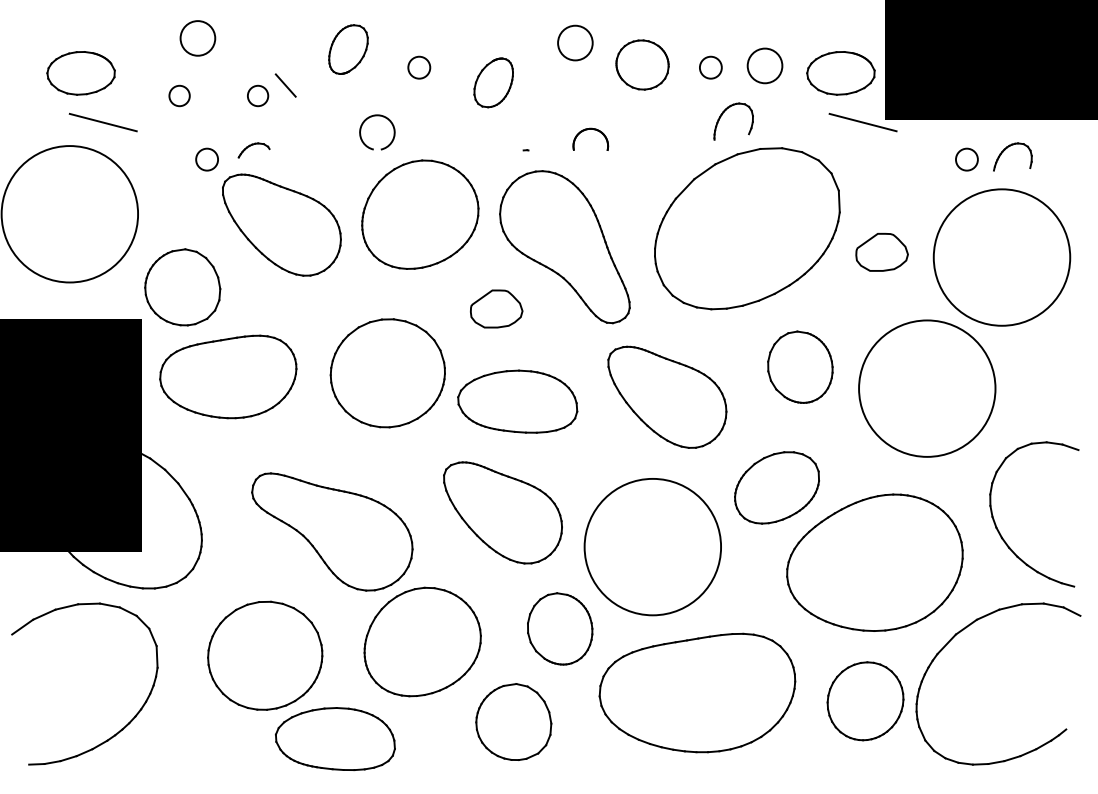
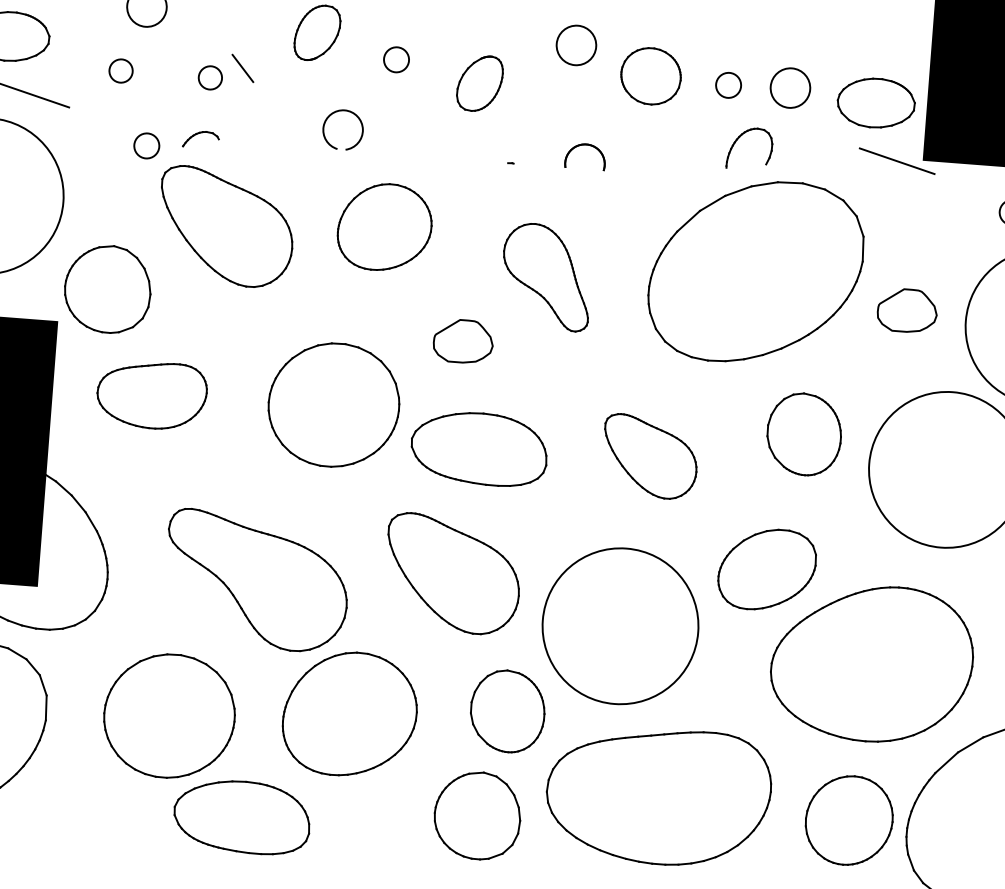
part: (420, 214) -> (385, 227), size x0.7
part: (564, 247) -> (546, 277), size x0.6
part: (228, 376) -> (152, 394), size x0.7
part: (667, 396) -> (650, 456), size x0.7
part: (513, 721) -> (477, 815), moved

